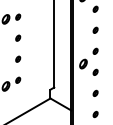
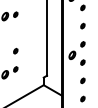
part: (17, 37) -> (15, 32), removed

